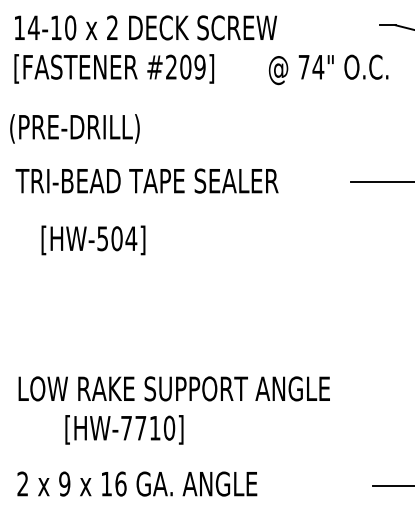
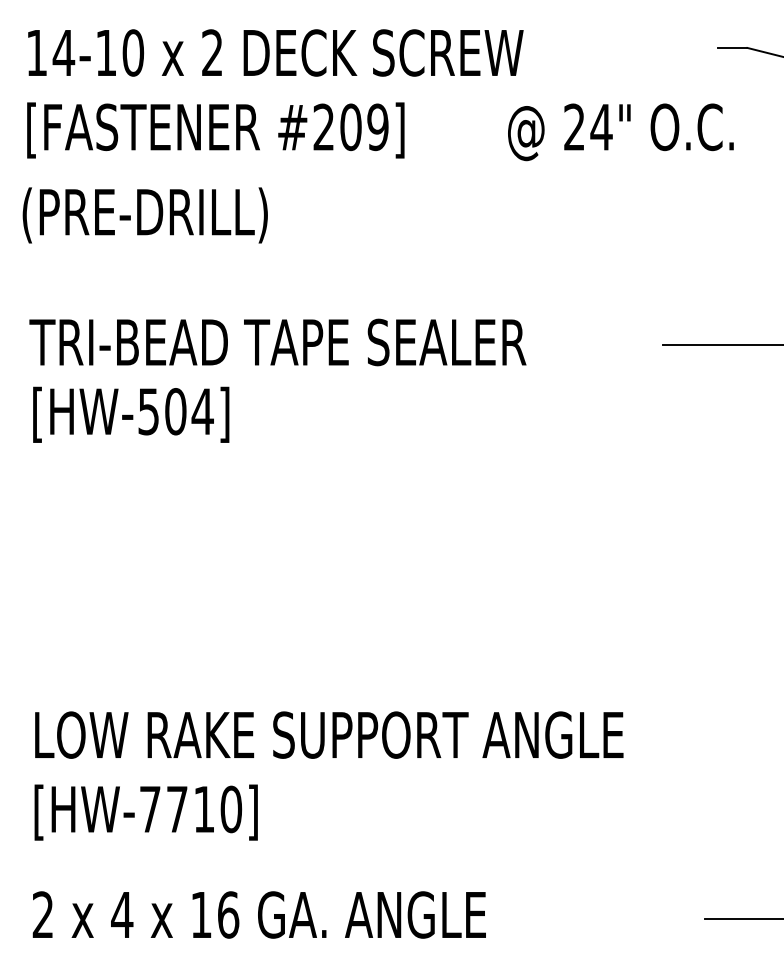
text: (303, 66) -> (573, 125), 74" -> 24"
text: (74, 128) -> (144, 214), moved
text: (93, 240) -> (131, 415), moved
text: (124, 429) -> (146, 811), moved
text: (64, 483) -> (121, 913), 9 -> 4

